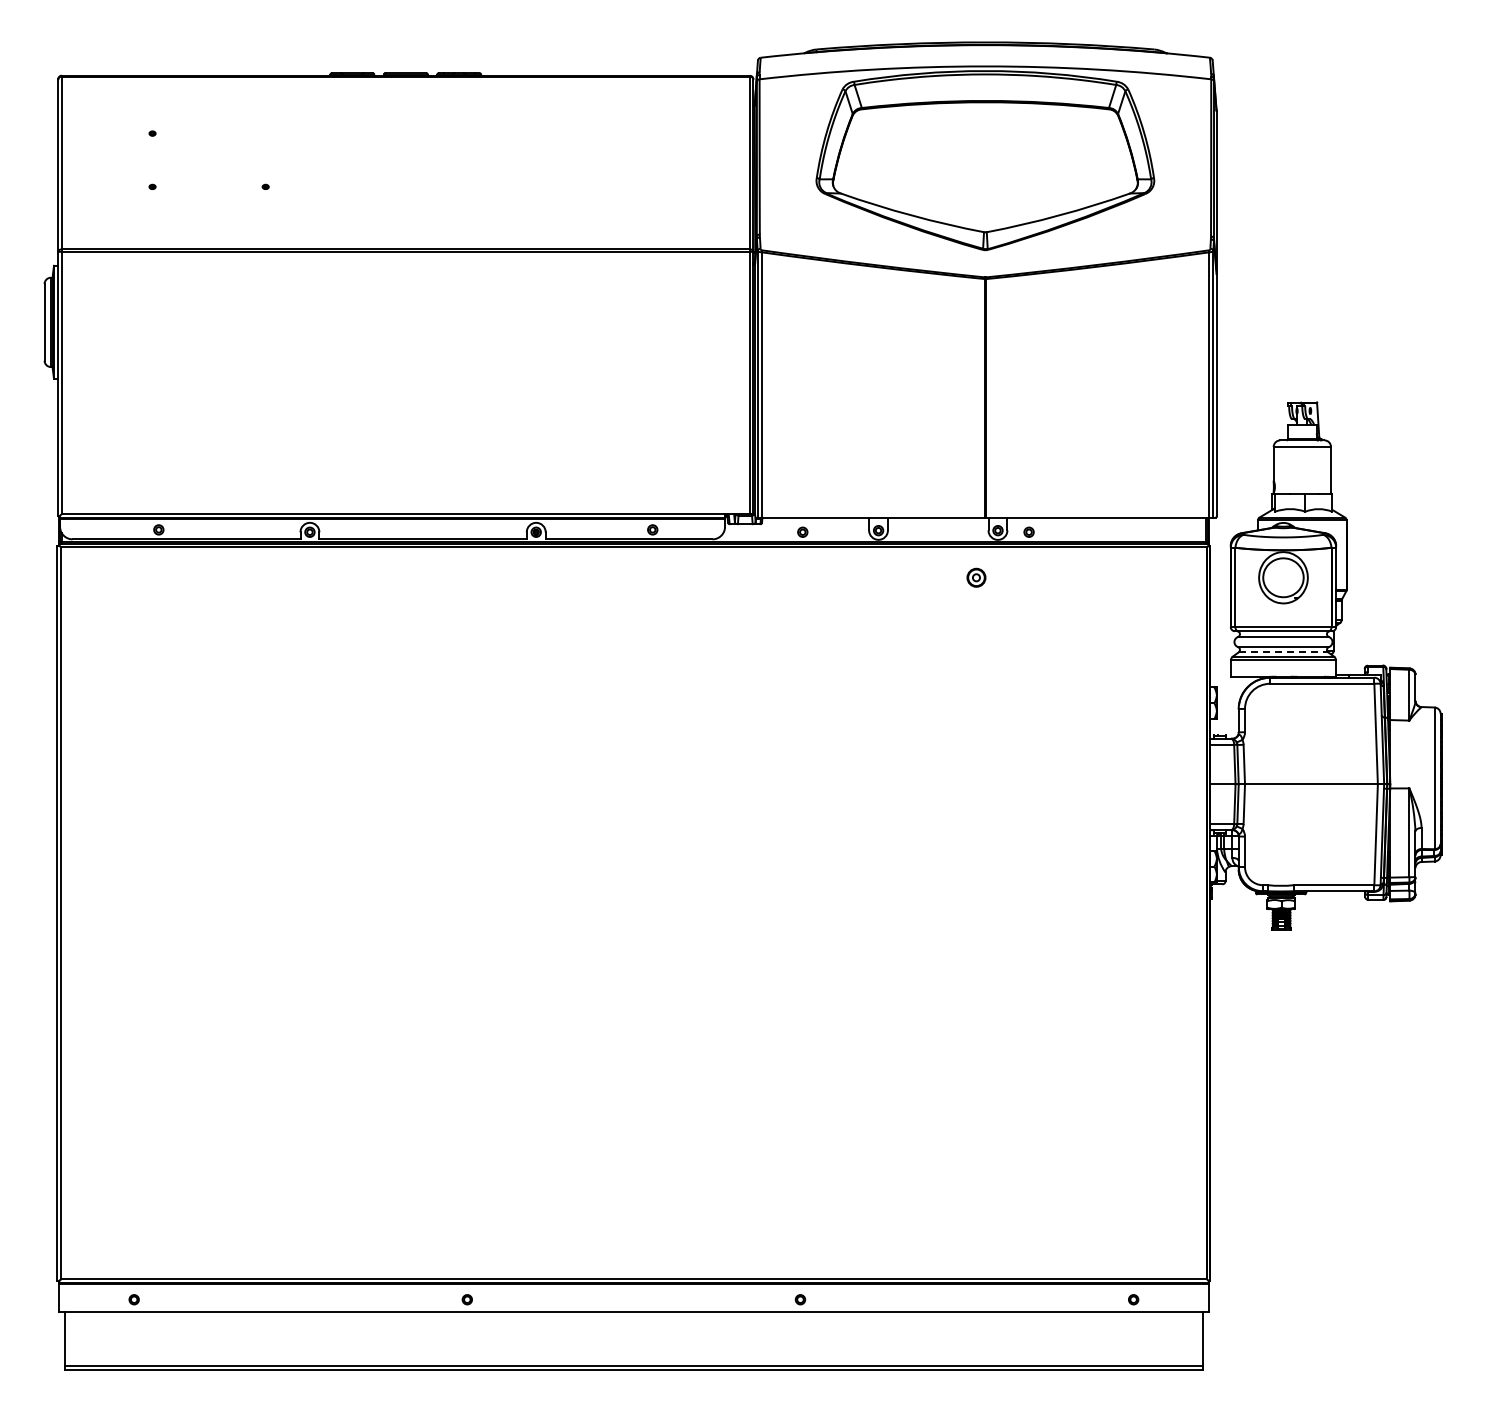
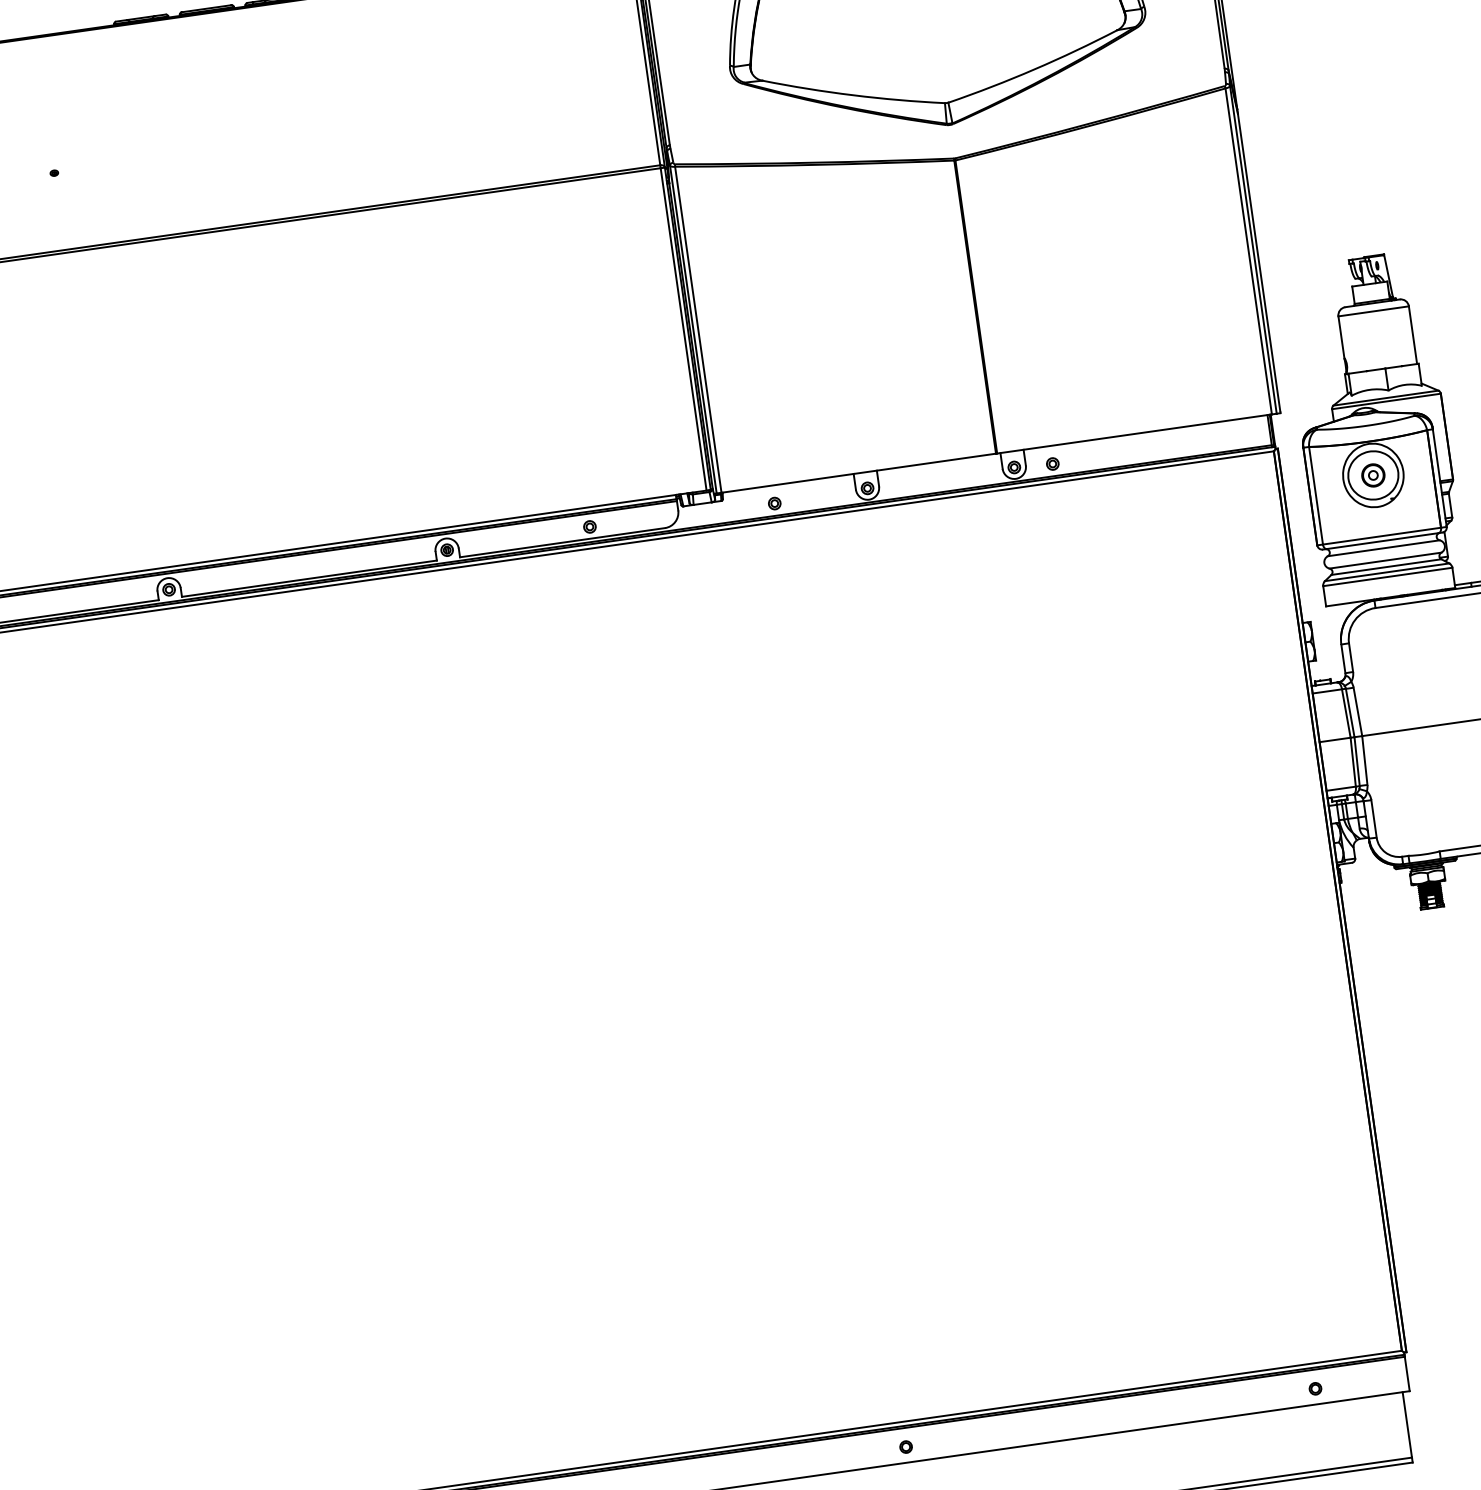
part: (976, 577) -> (1373, 475), moved
line: (1283, 652) -> (1386, 567), dashed -> solid

